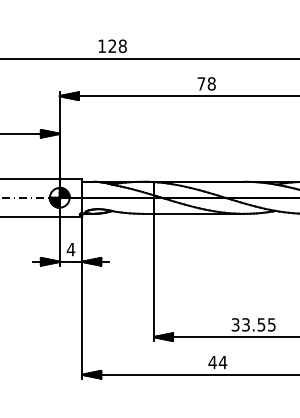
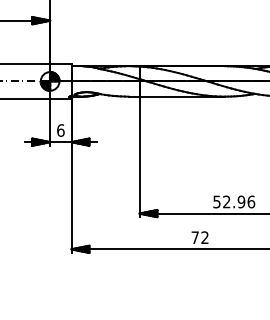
text: (70, 249) -> (60, 130), 4 -> 6
text: (253, 324) -> (233, 201), 33.55 -> 52.96
text: (217, 362) -> (199, 237), 44 -> 72

